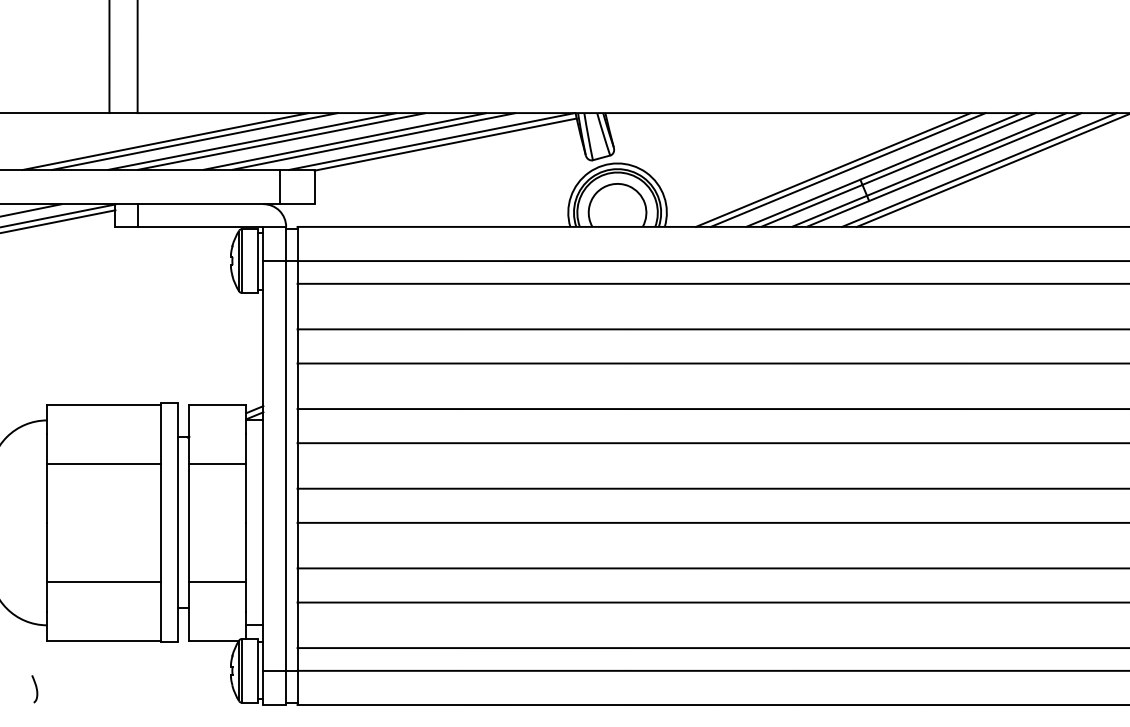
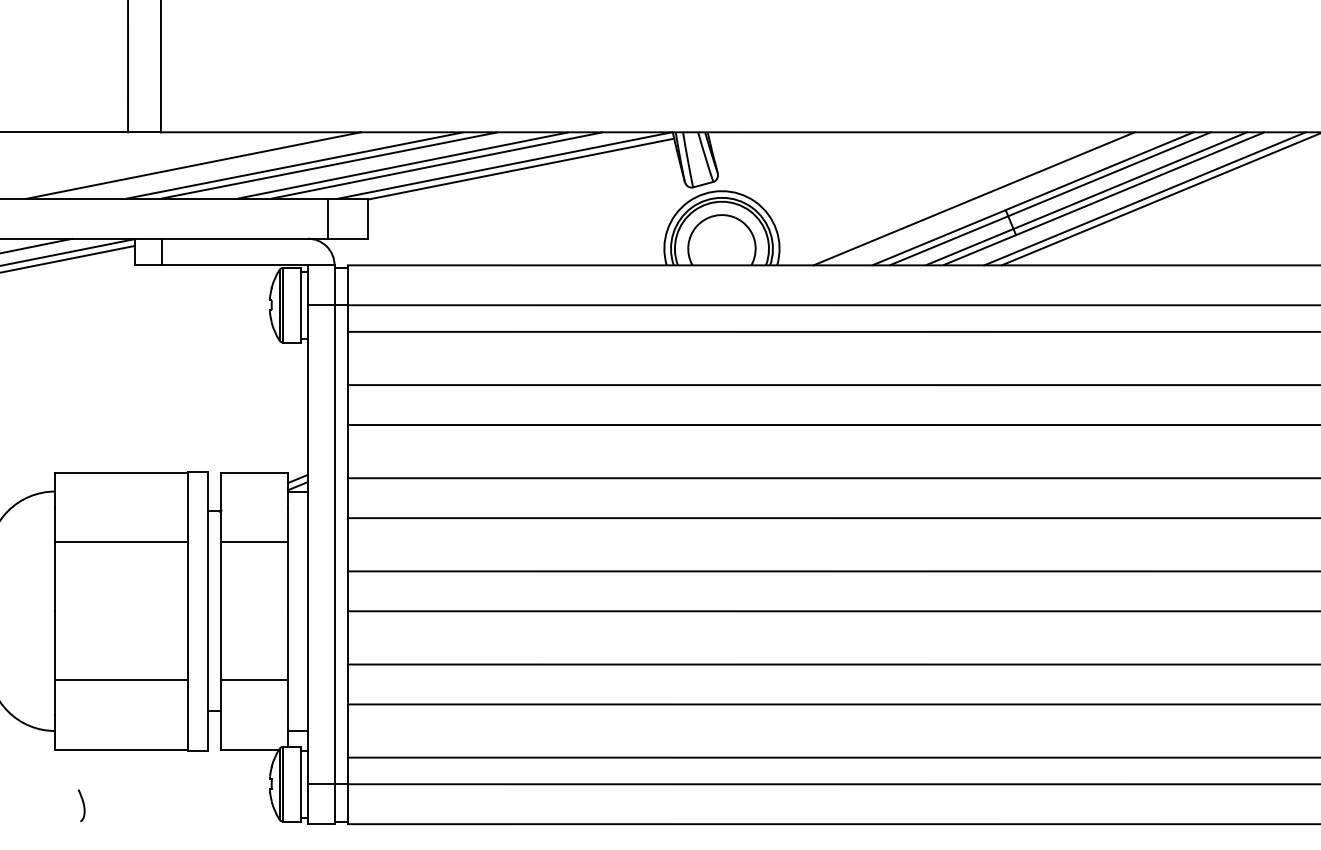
line: (194, 141) -> (227, 165), removed
line: (847, 169) -> (990, 198), removed
curve: (35, 688) -> (82, 804), moved

